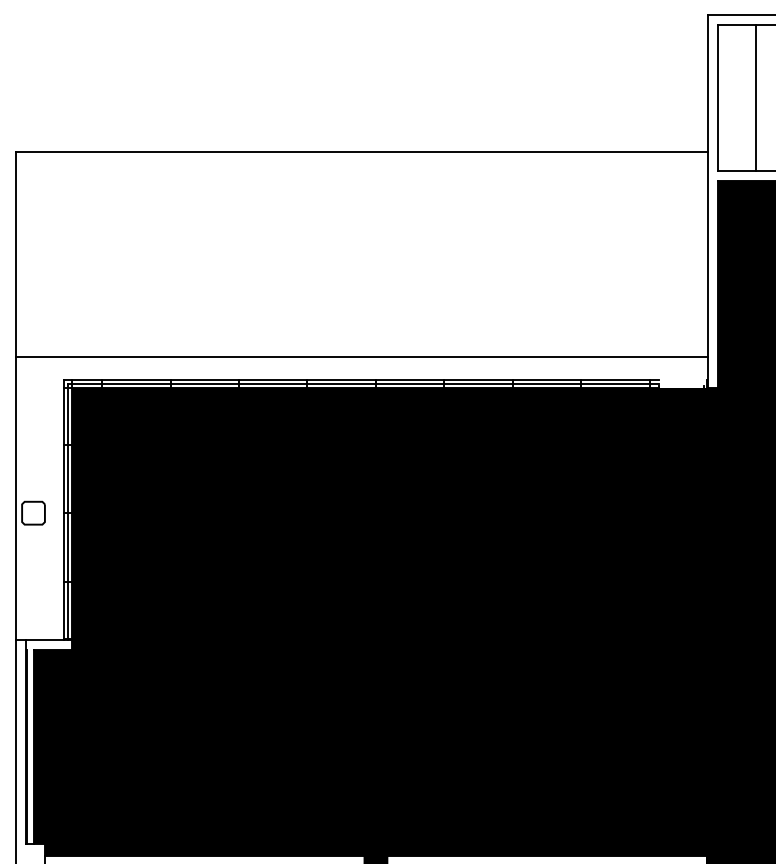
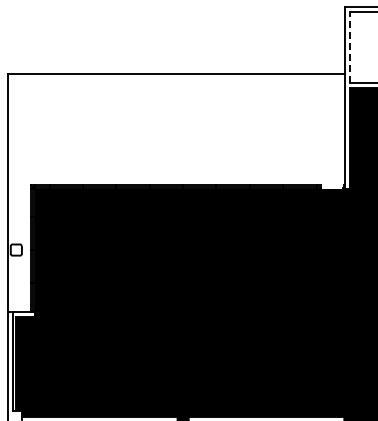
line: (717, 97) -> (349, 47), solid -> dashed
line: (756, 97) -> (368, 47), removed
line: (360, 358) -> (175, 174), removed

